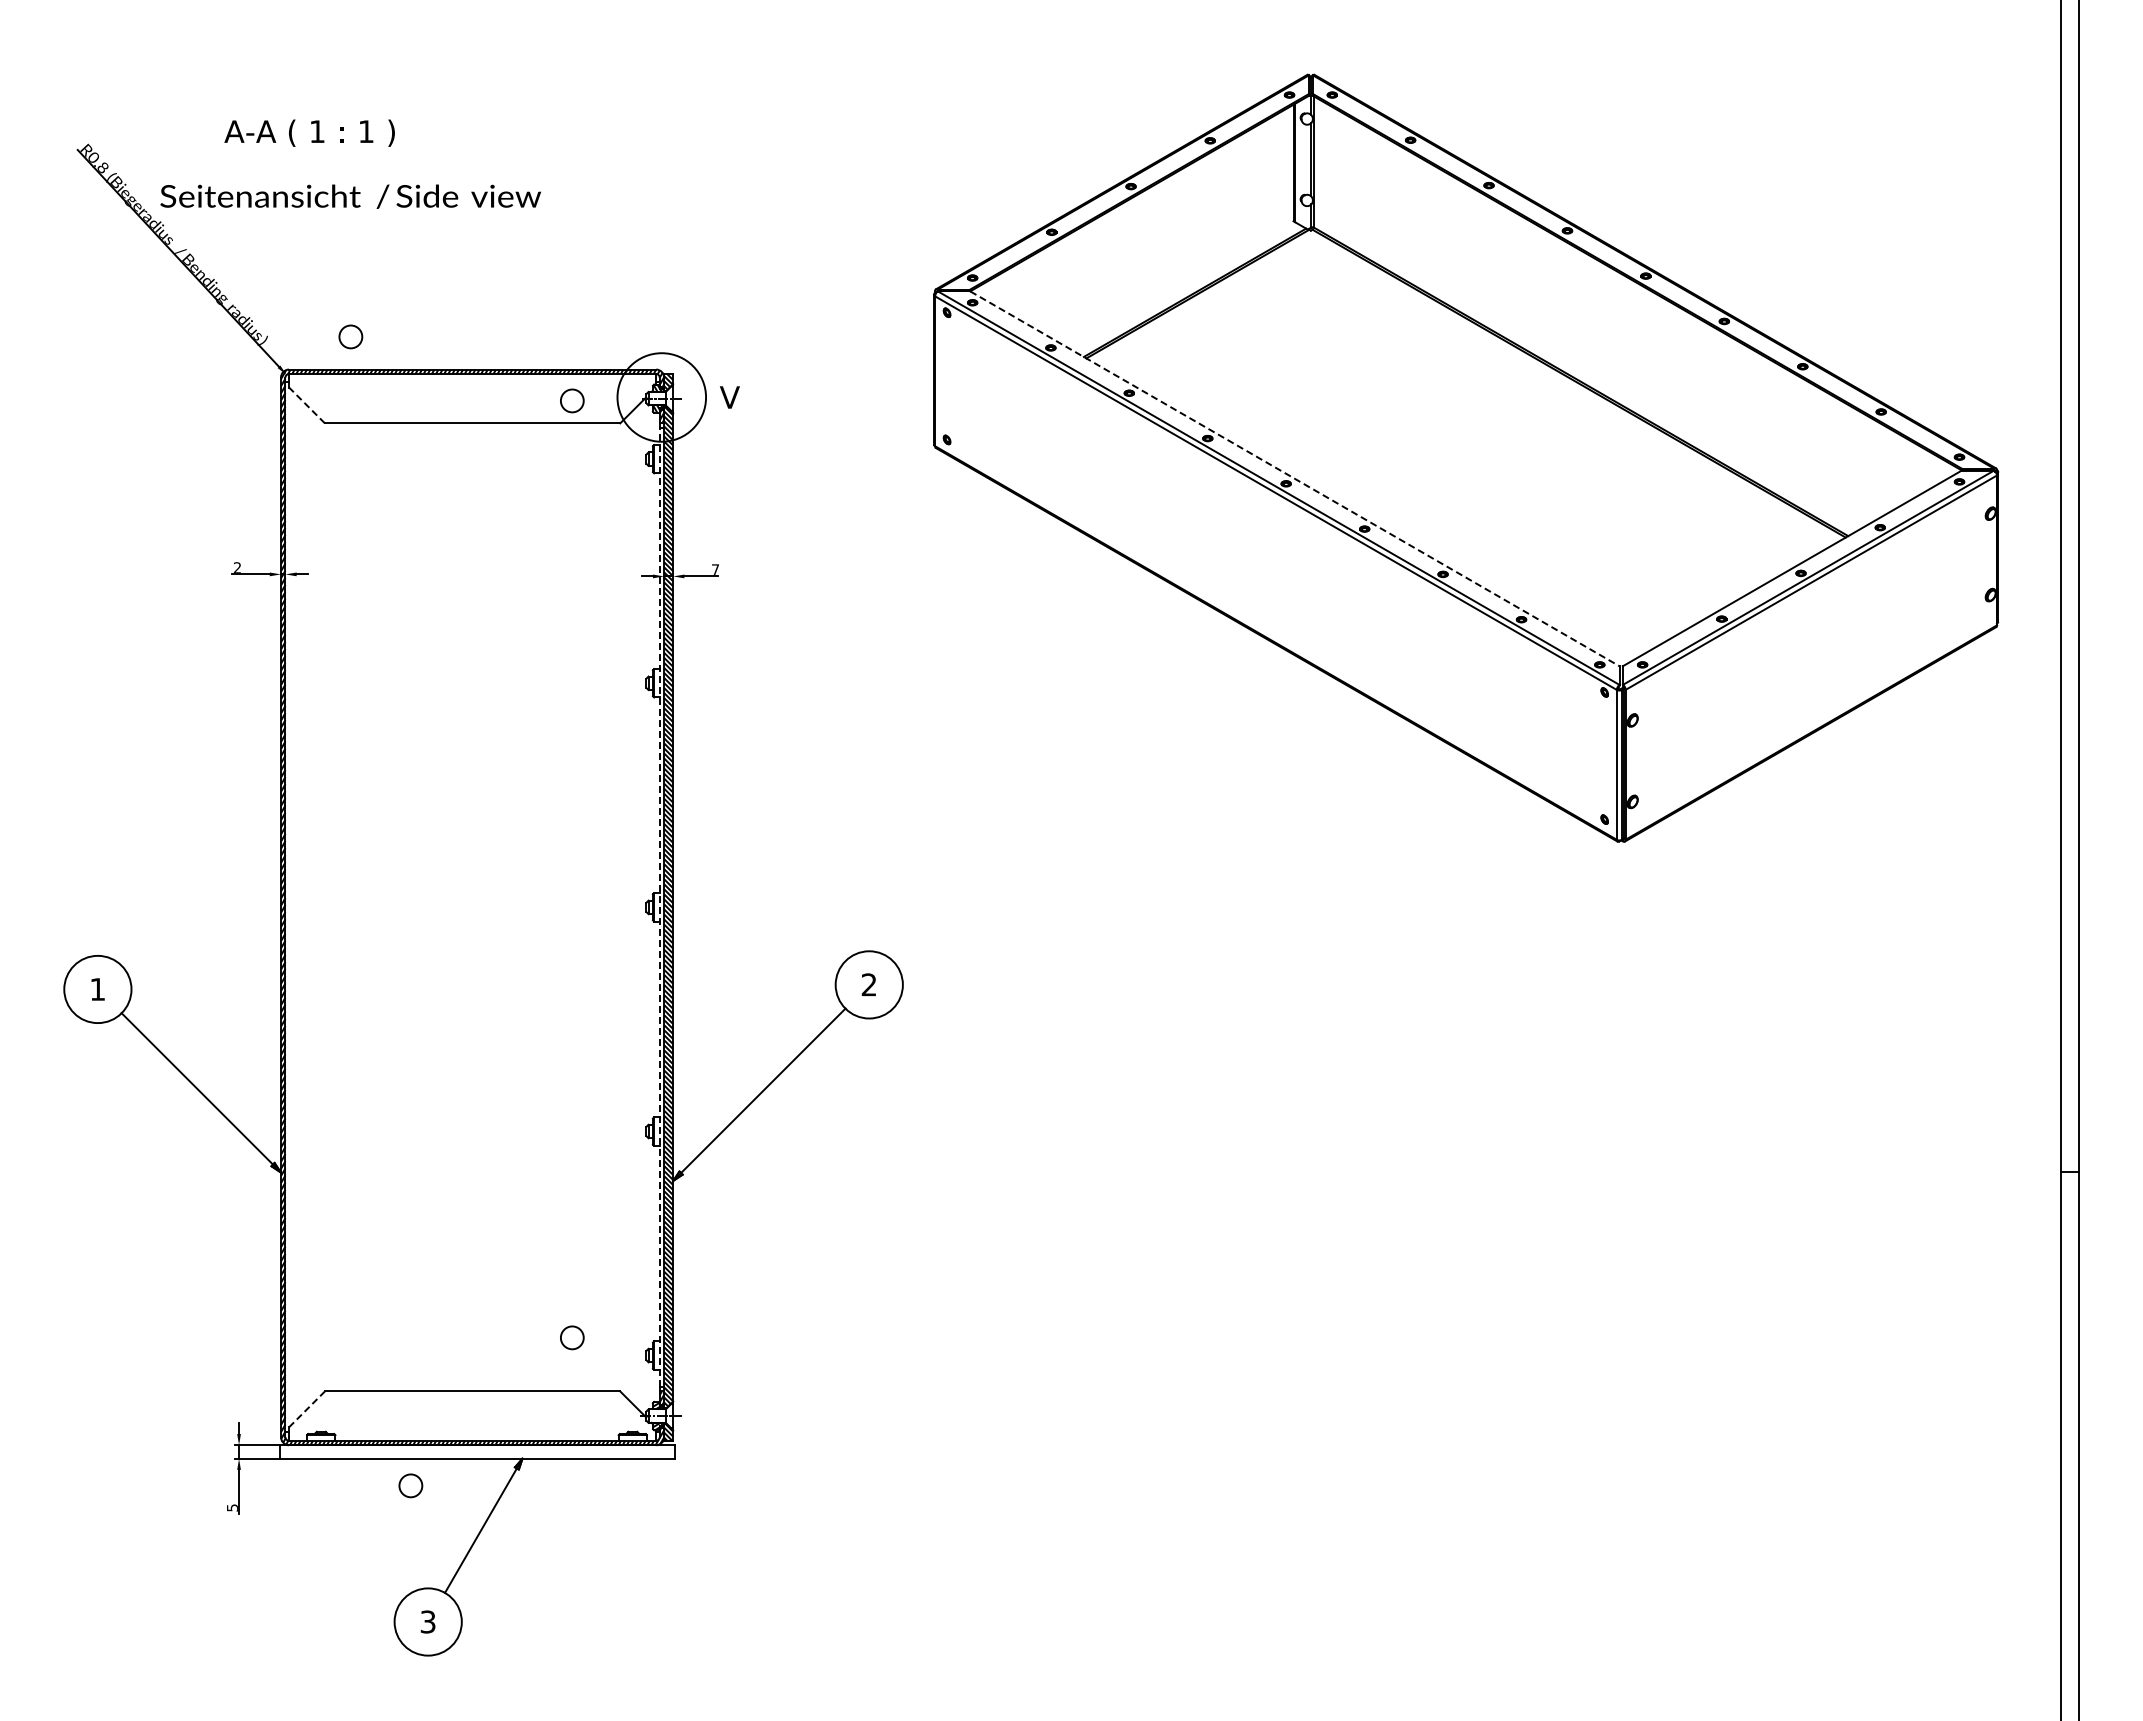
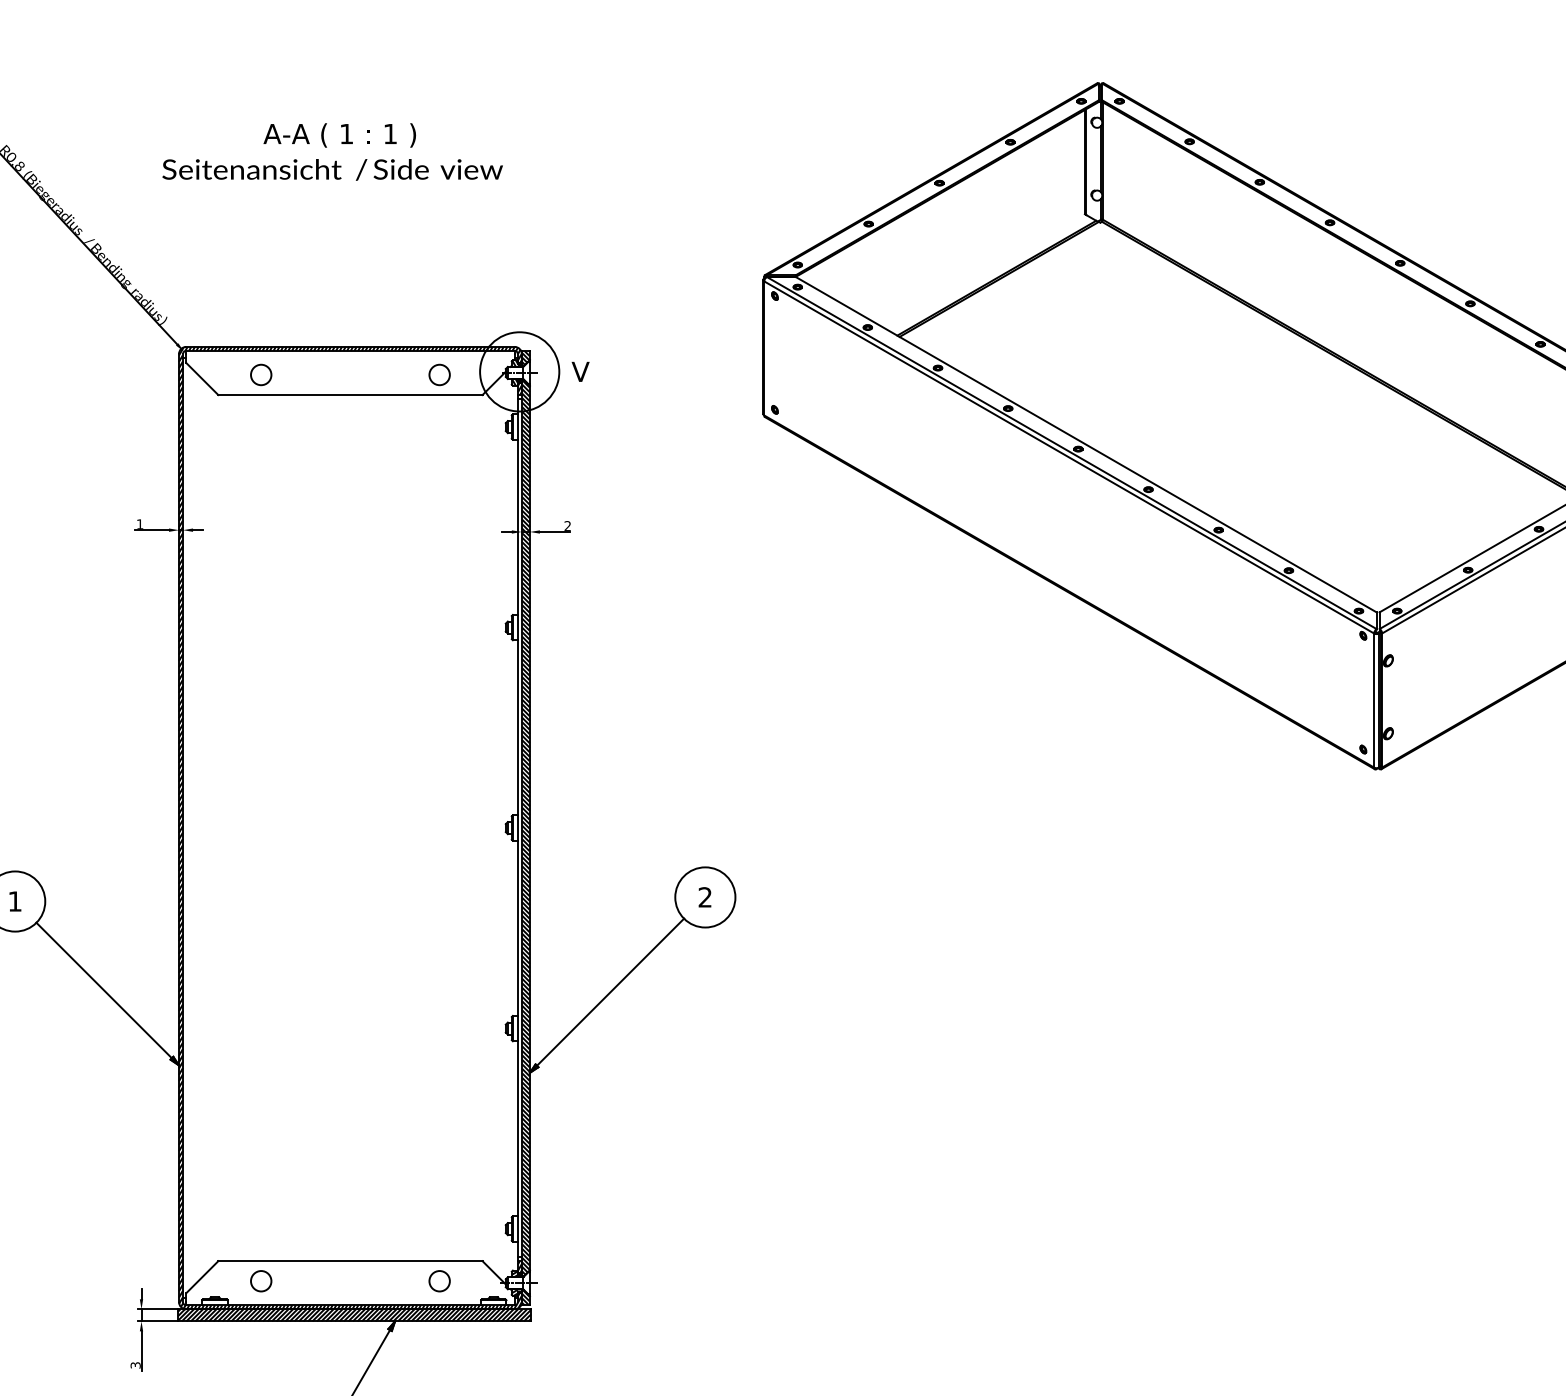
text: (309, 132) -> (339, 134), moved
text: (350, 196) -> (332, 169), moved
circle: (350, 336) -> (260, 374), moved
line: (306, 405) -> (201, 379), dashed -> solid
line: (1294, 478) -> (1085, 444), dashed -> solid
text: (236, 567) -> (139, 523), 2 -> 1
text: (714, 569) -> (566, 525), 7 -> 2
line: (659, 906) -> (517, 827), dashed -> solid
circle: (572, 1337) -> (439, 1280), moved
line: (307, 1409) -> (202, 1277), dashed -> solid
hatch: (476, 1451) -> (353, 1314), added
circle: (410, 1485) -> (260, 1280), moved
text: (231, 1507) -> (134, 1365), 5 -> 3

